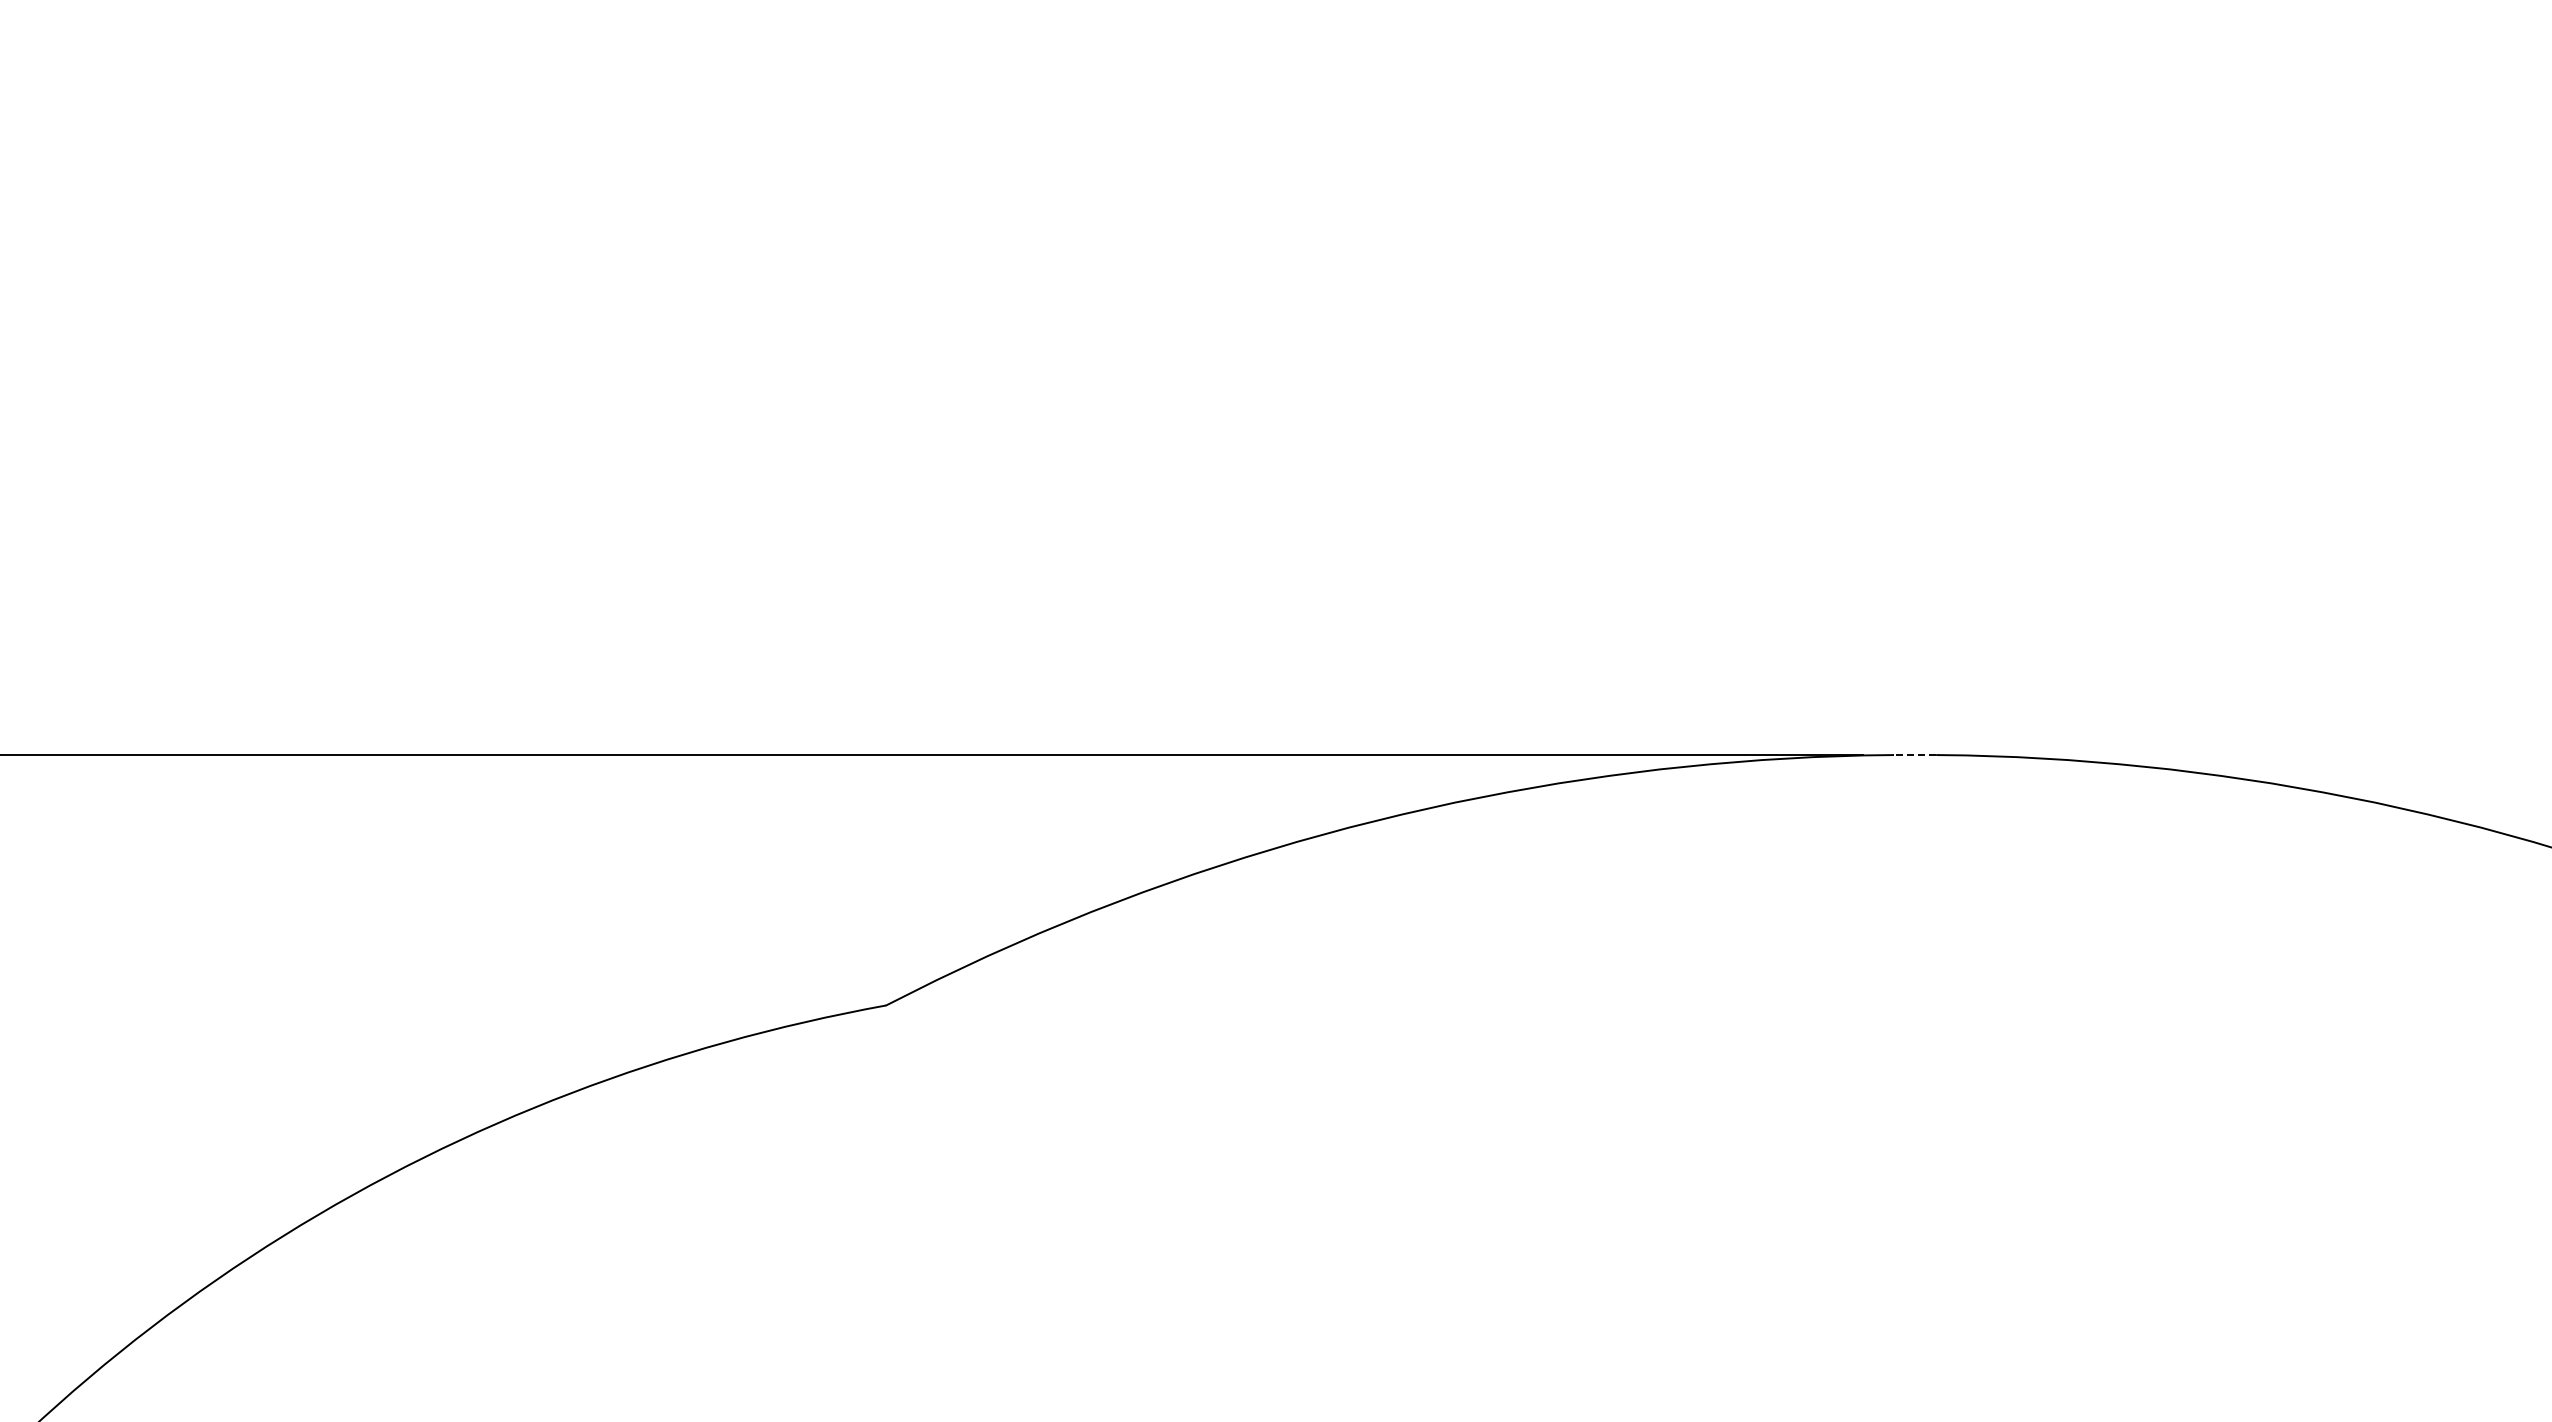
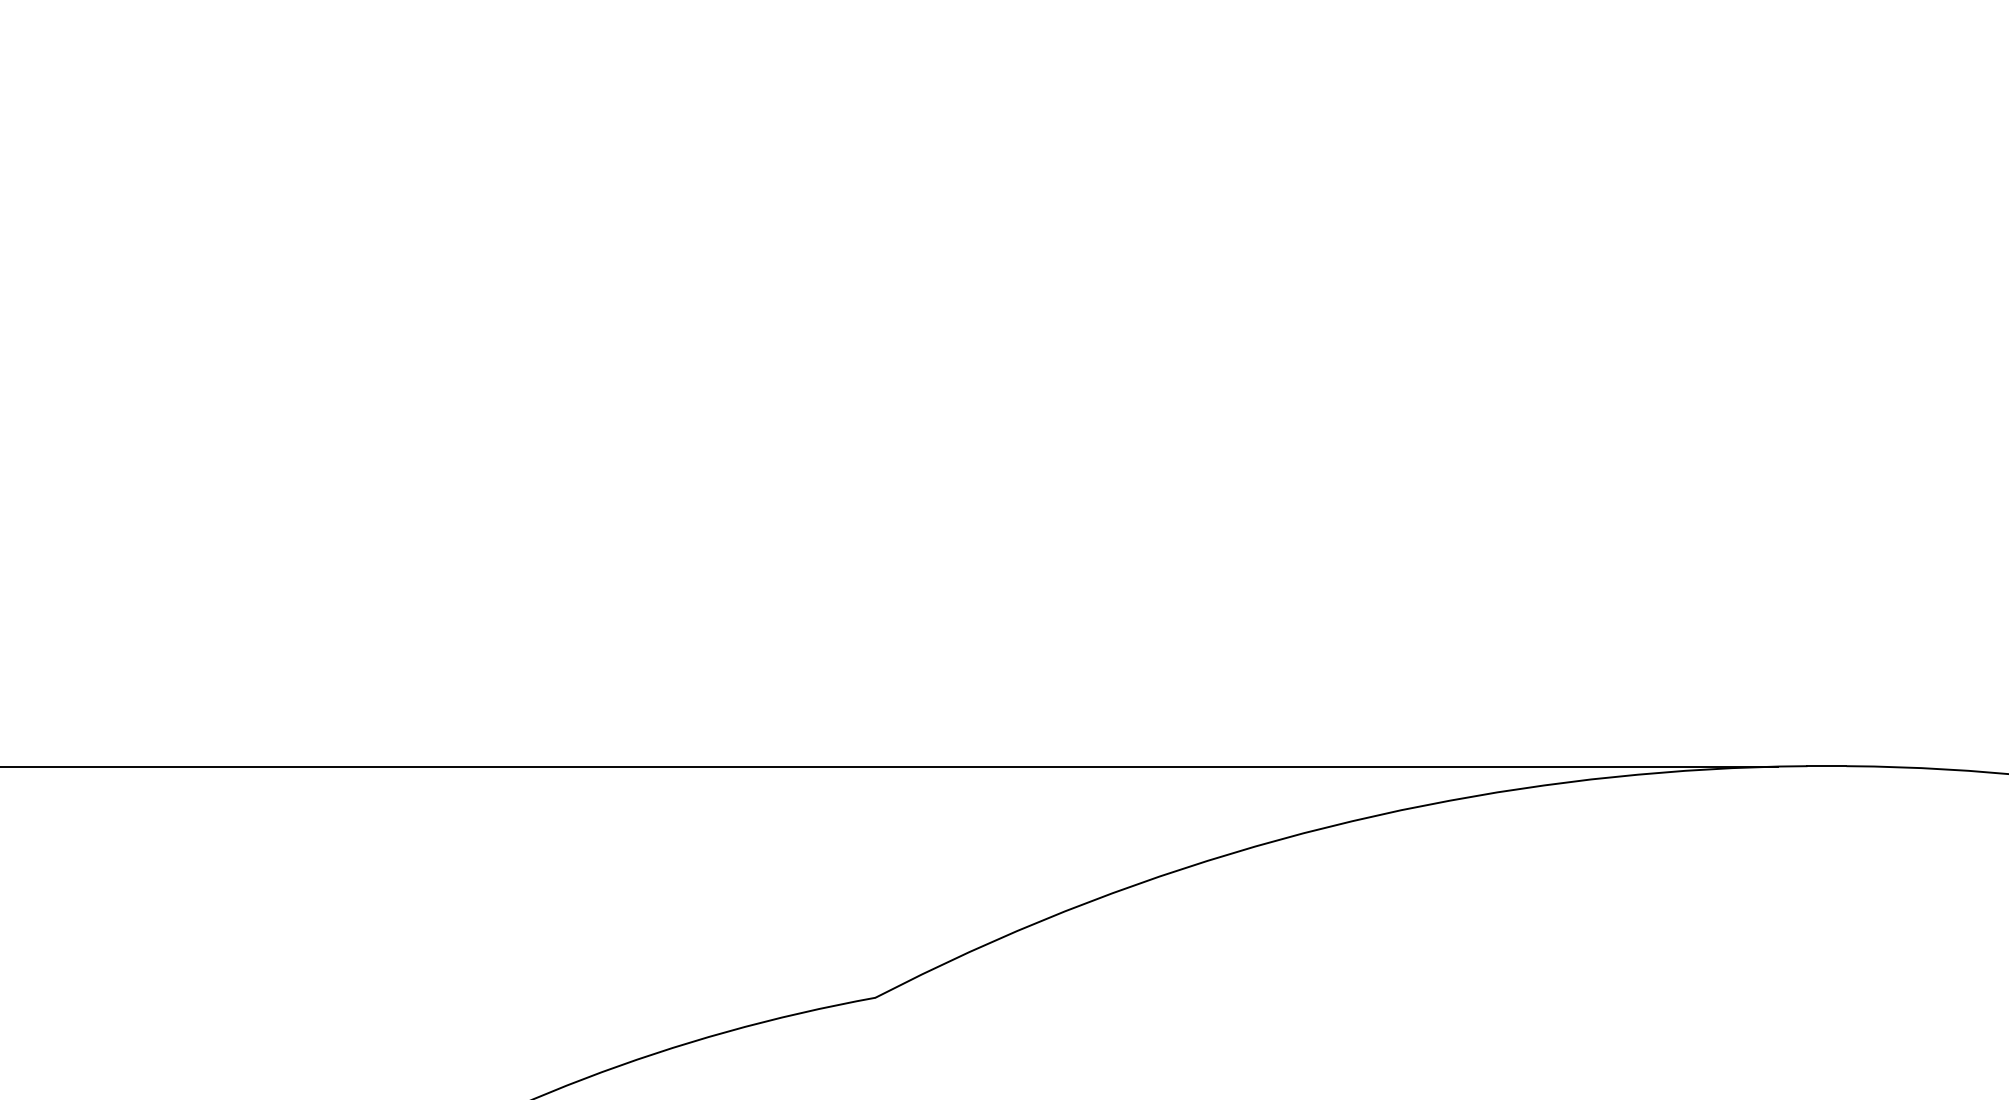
line: (1914, 755) -> (1826, 766), dashed -> solid

